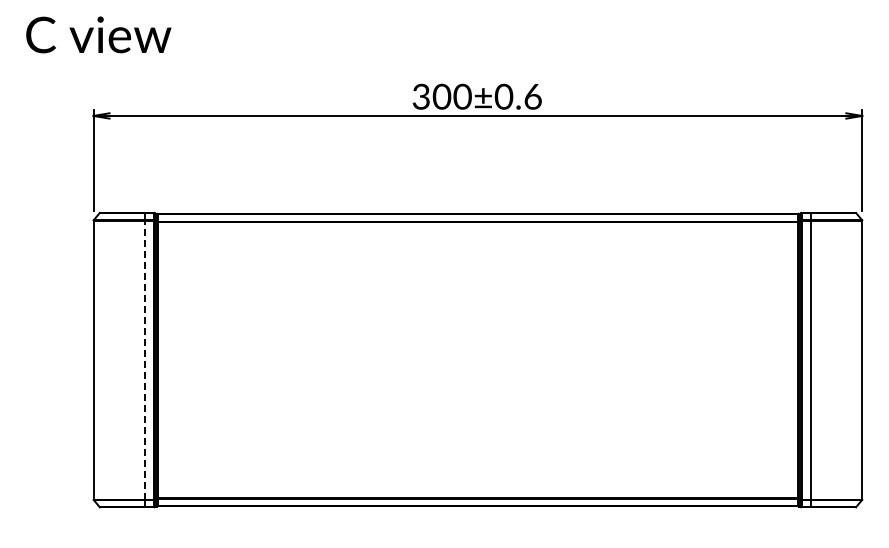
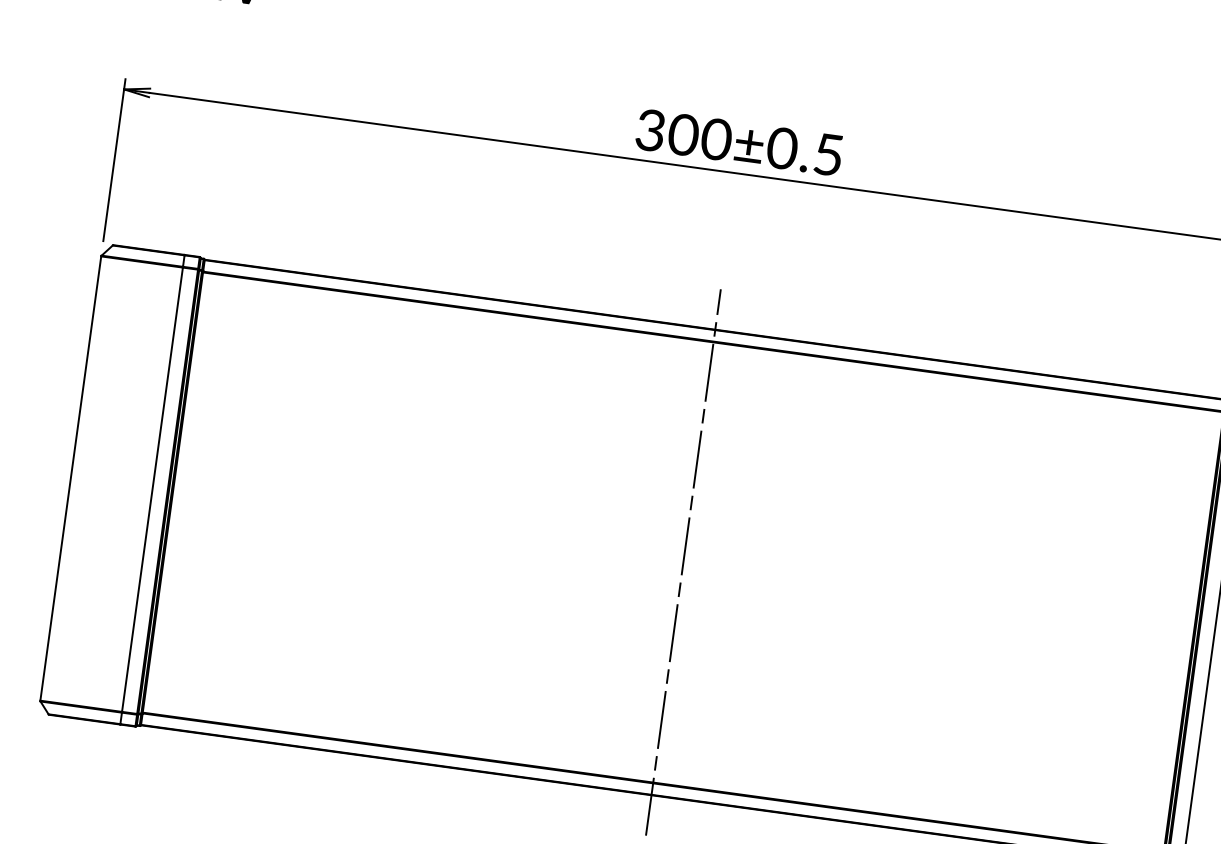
text: (532, 96) -> (827, 154), 300±0.6 -> 300±0.5
line: (144, 359) -> (152, 488), dashed -> solid
line: (477, 359) -> (682, 561), added

